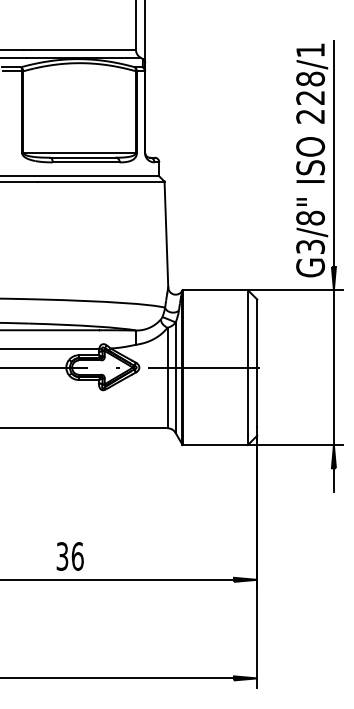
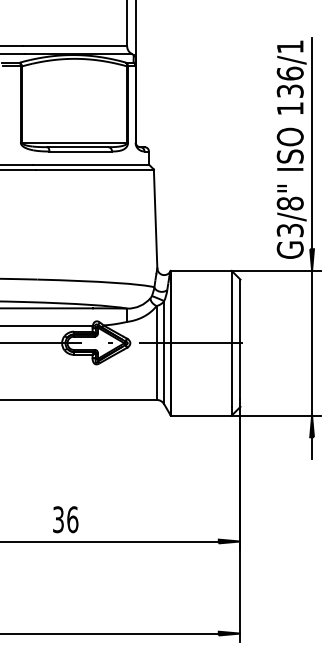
text: (310, 97) -> (290, 90), 228/1 -> 136/1

